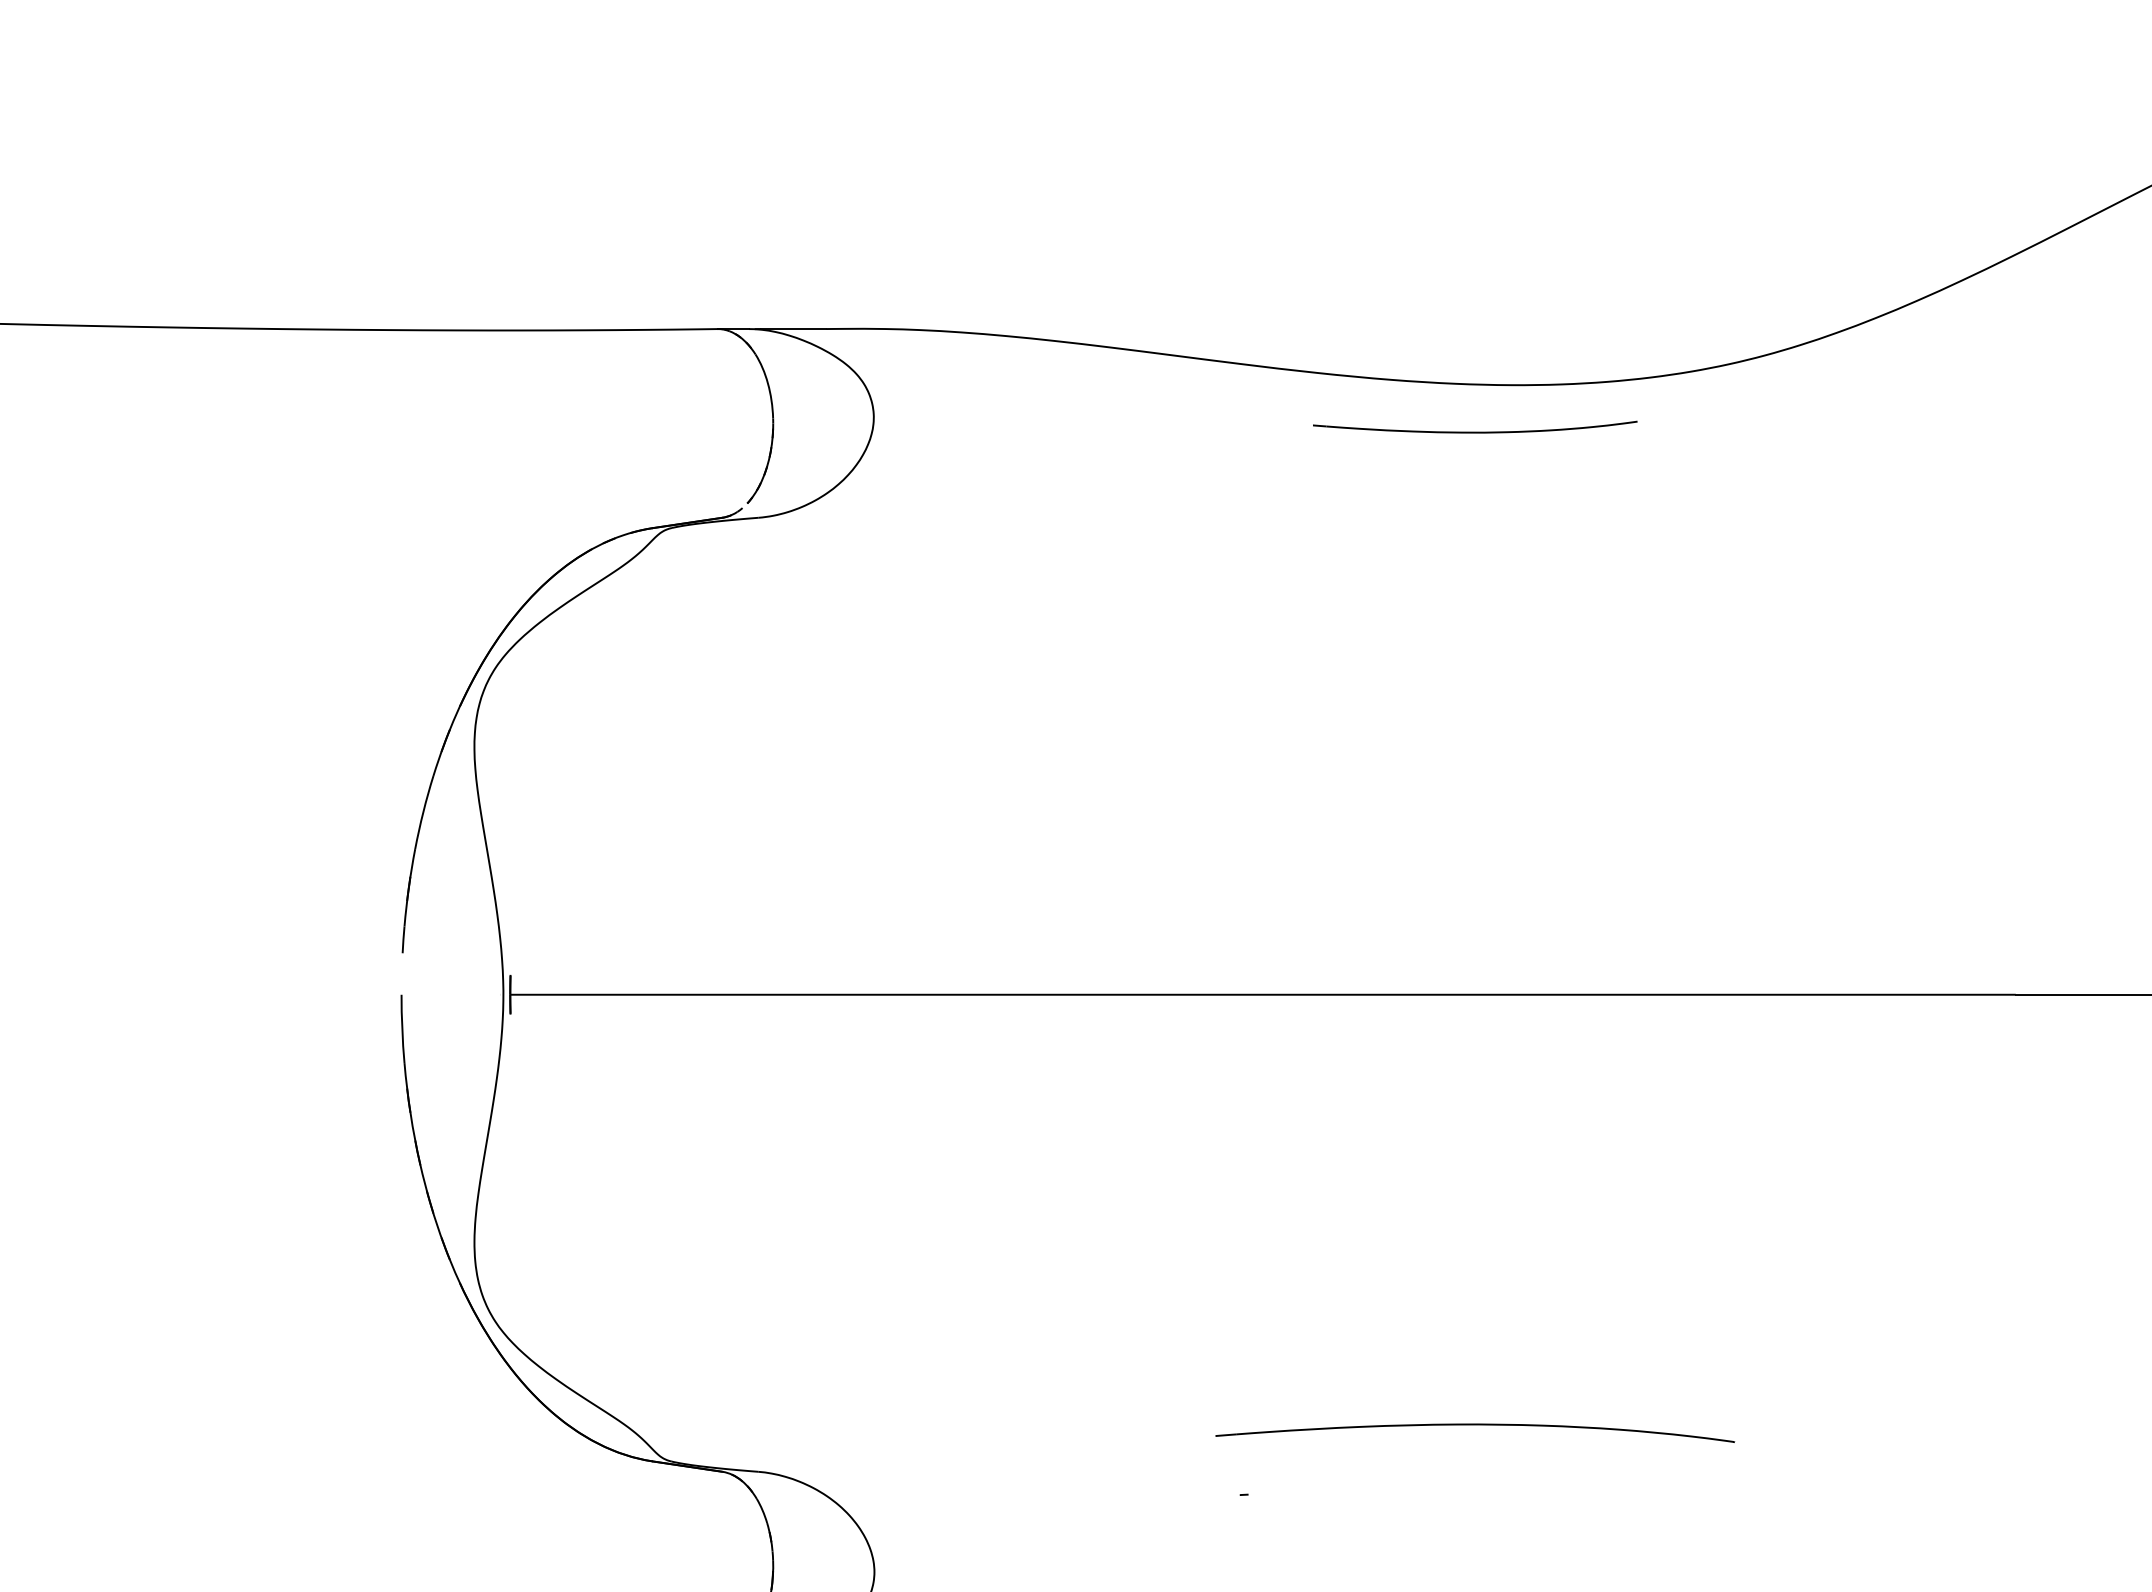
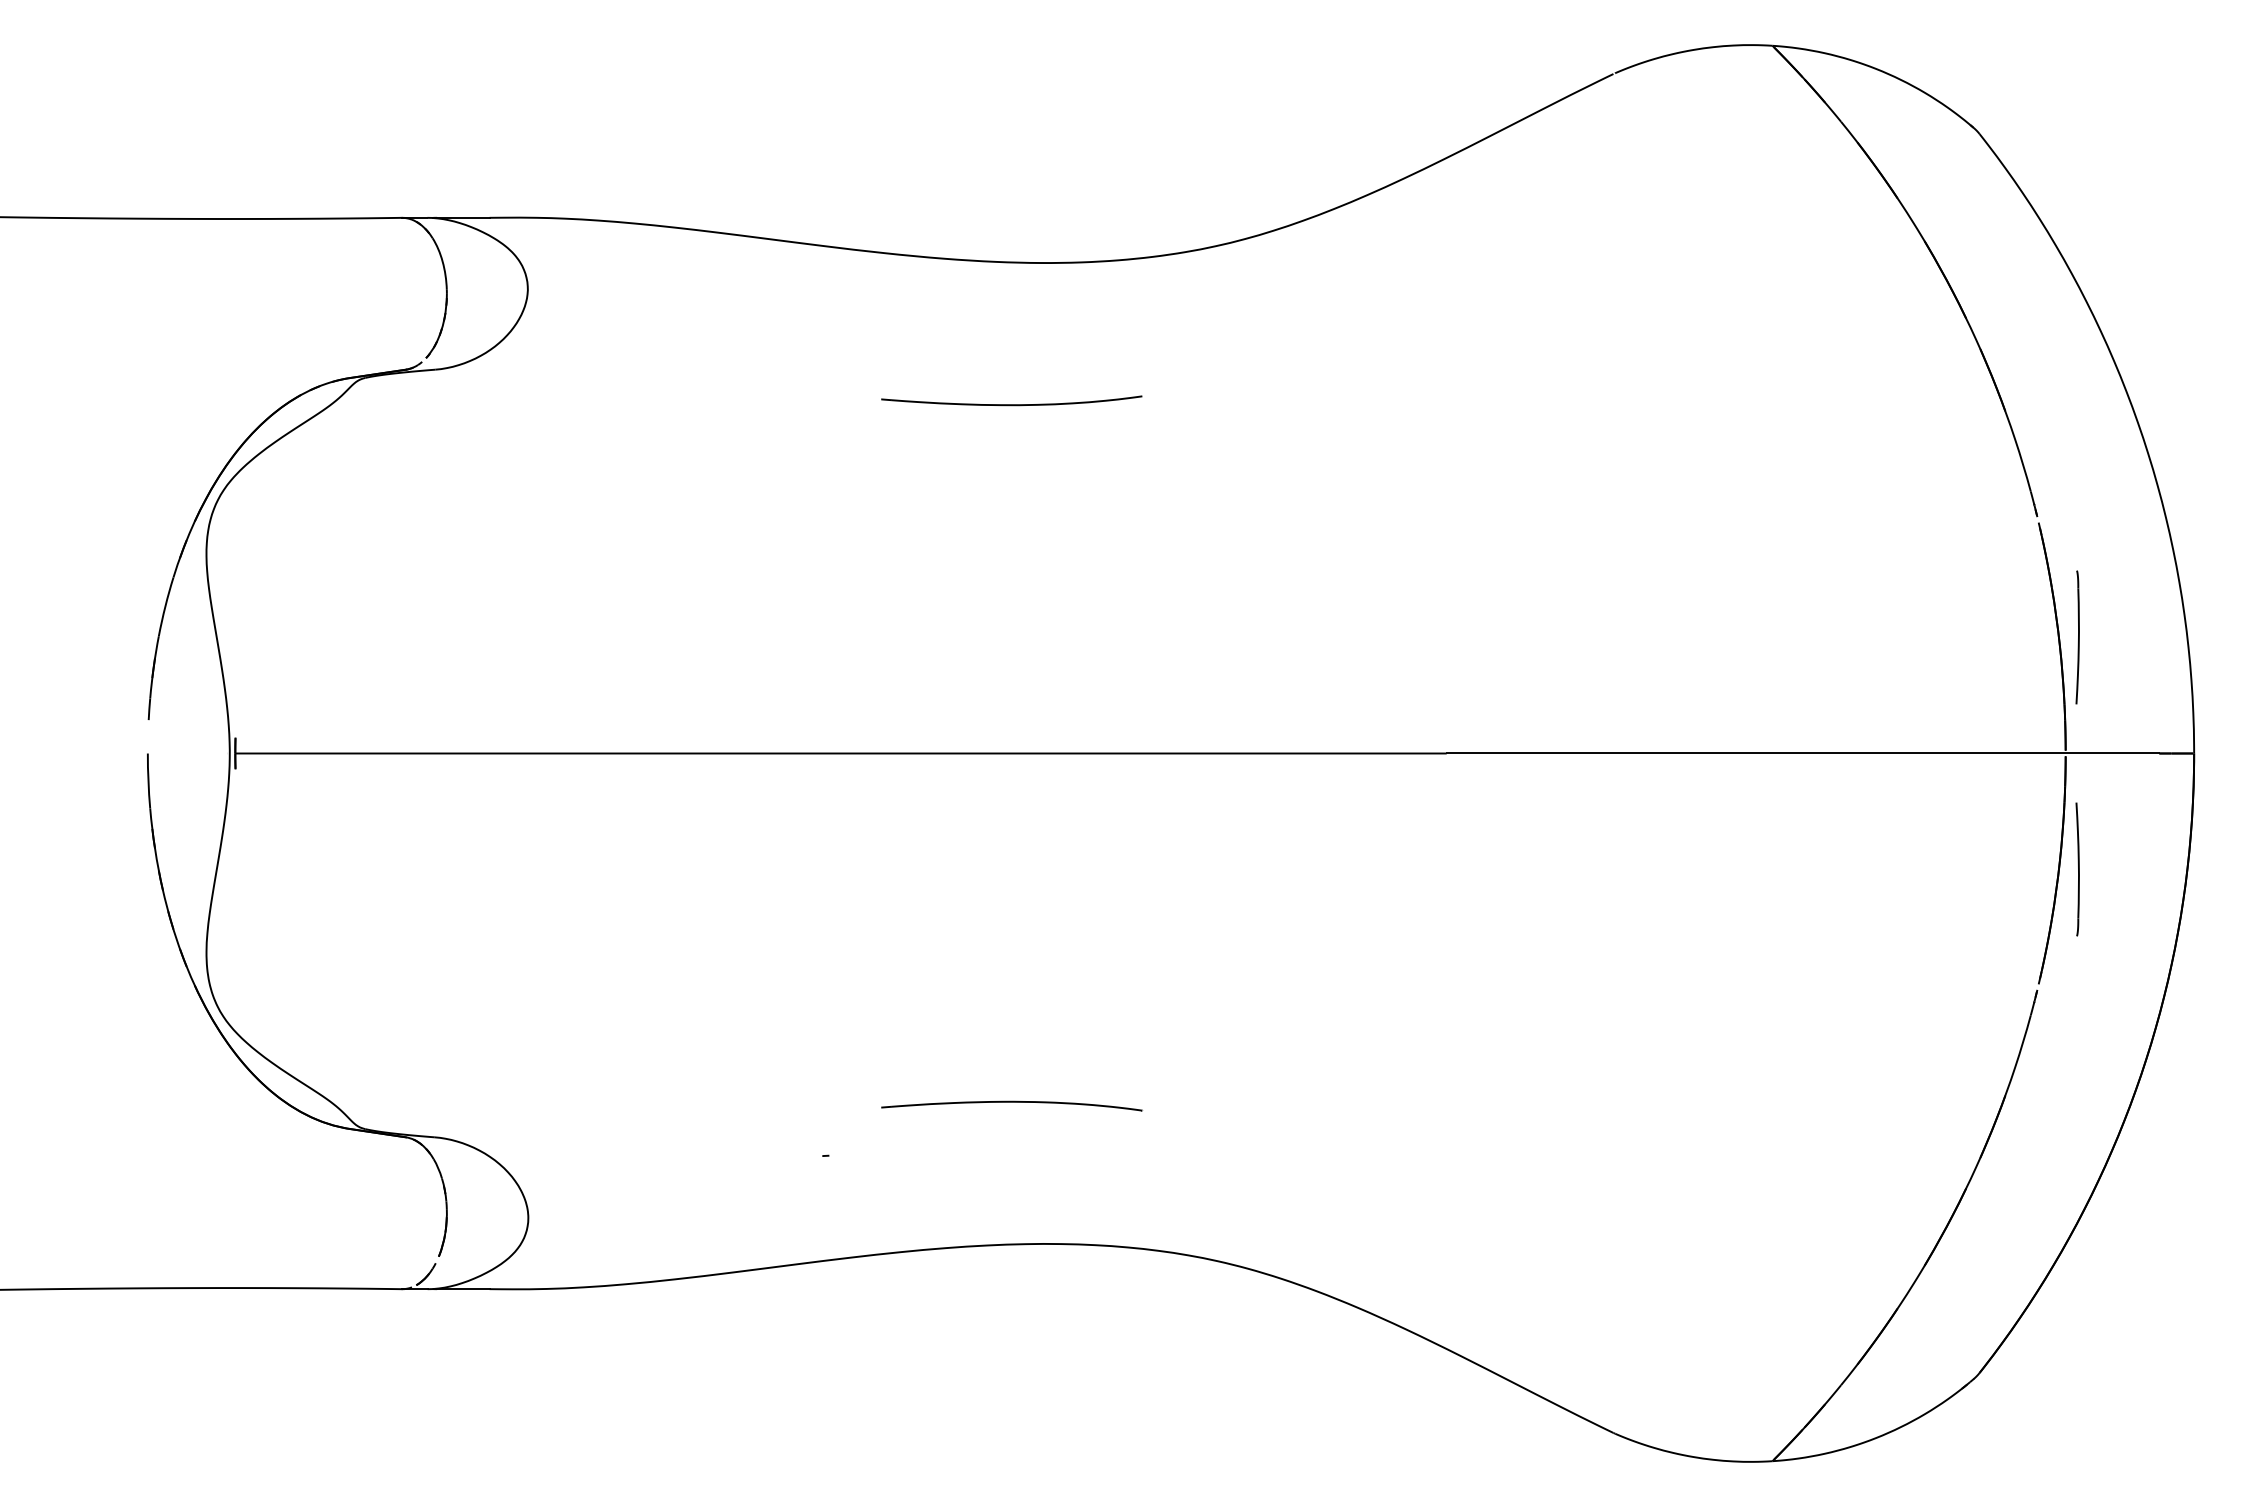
part: (1474, 426) -> (1011, 400), moved
part: (1474, 1432) -> (1011, 1105), size x0.62

